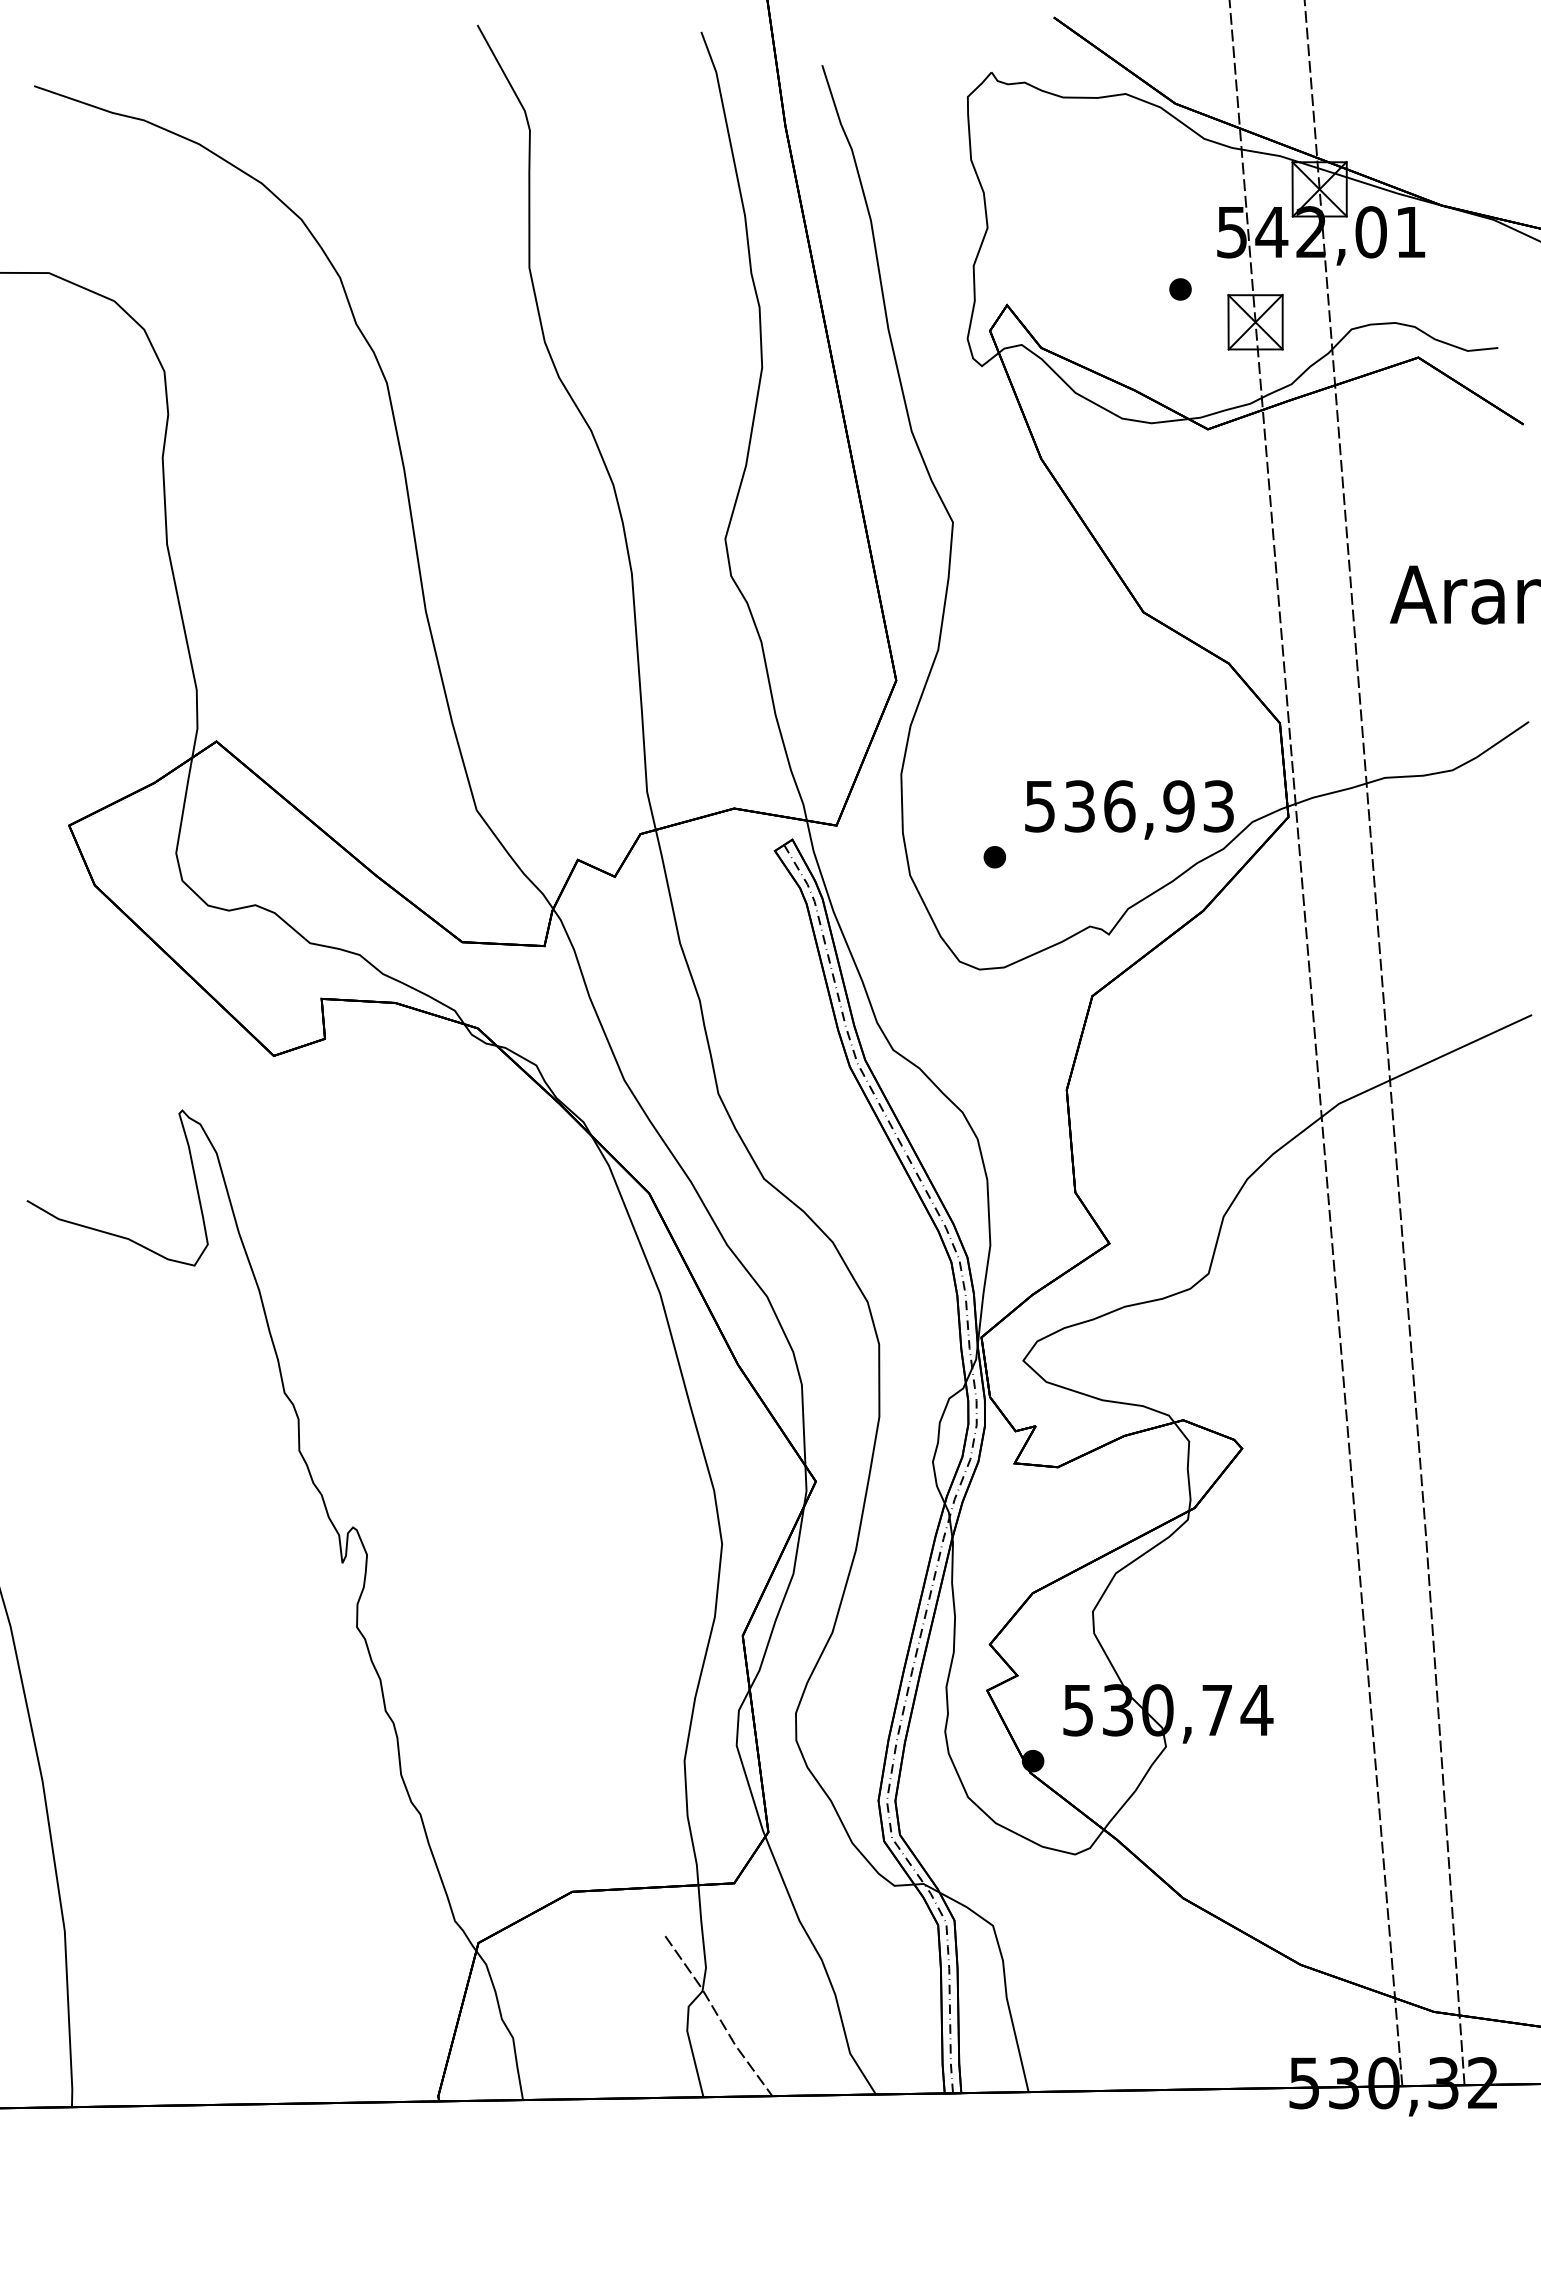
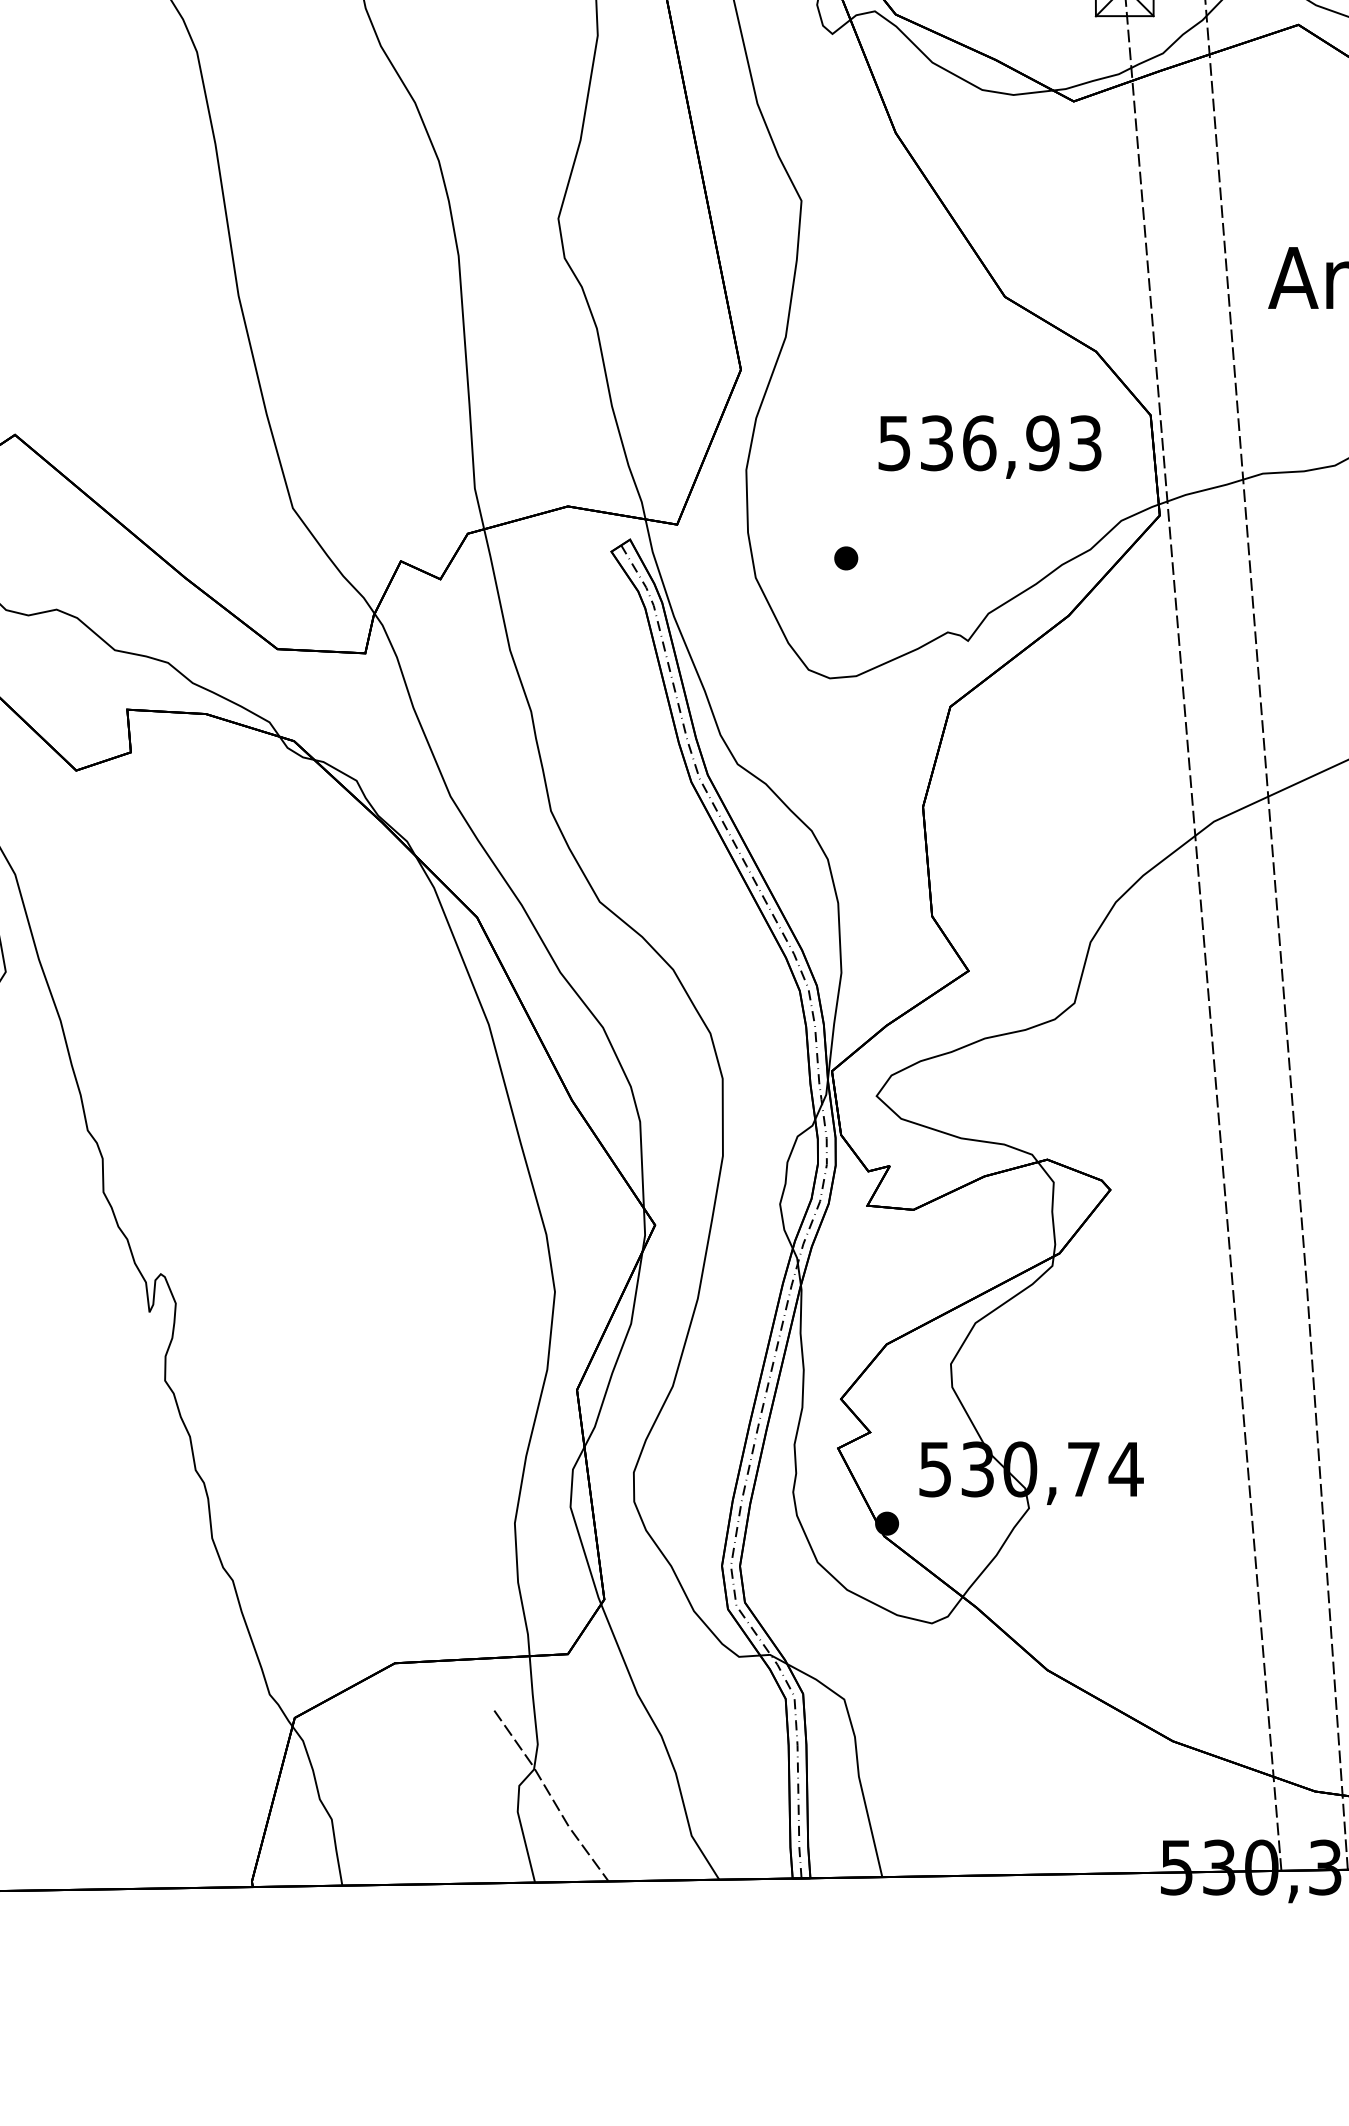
text: (1129, 809) -> (990, 446), moved

